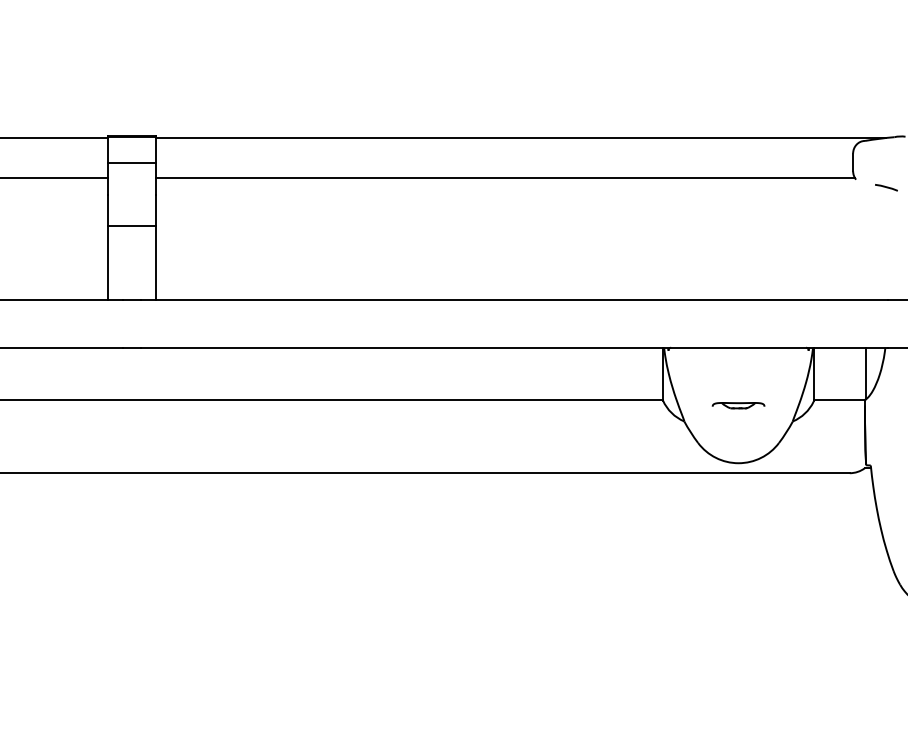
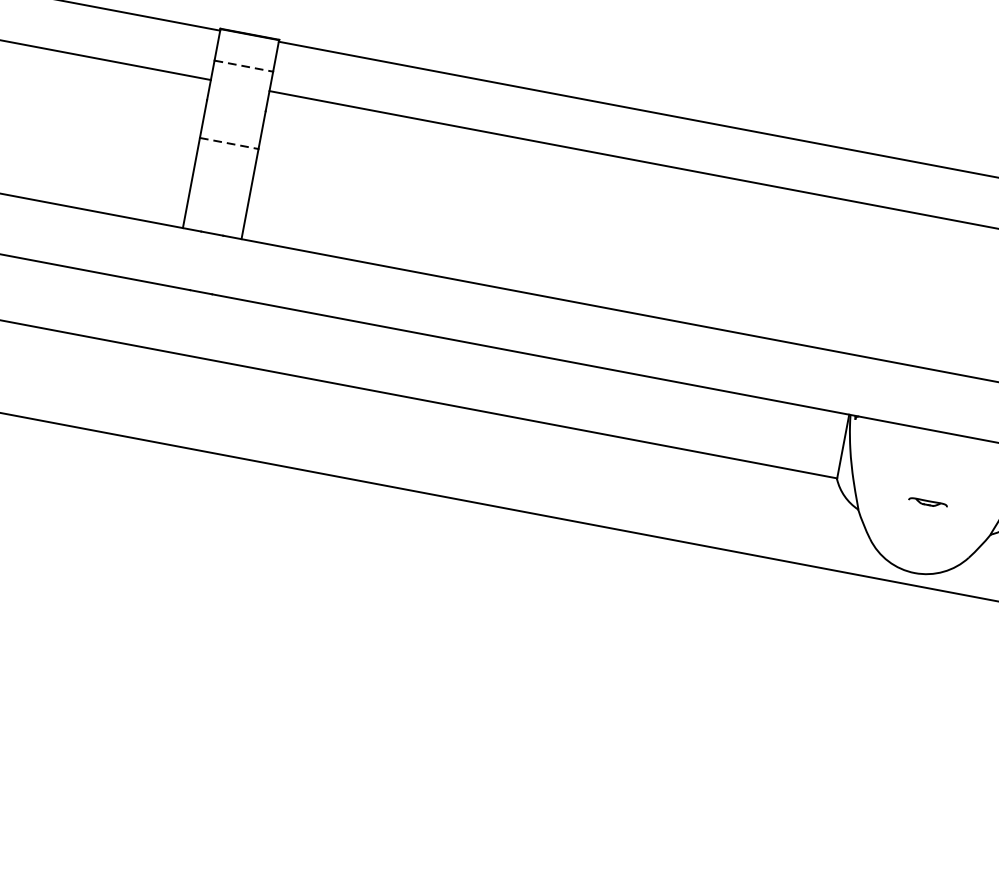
line: (132, 162) -> (244, 66), solid -> dashed
line: (132, 225) -> (229, 143), solid -> dashed
part: (738, 405) -> (928, 502), size x0.6

